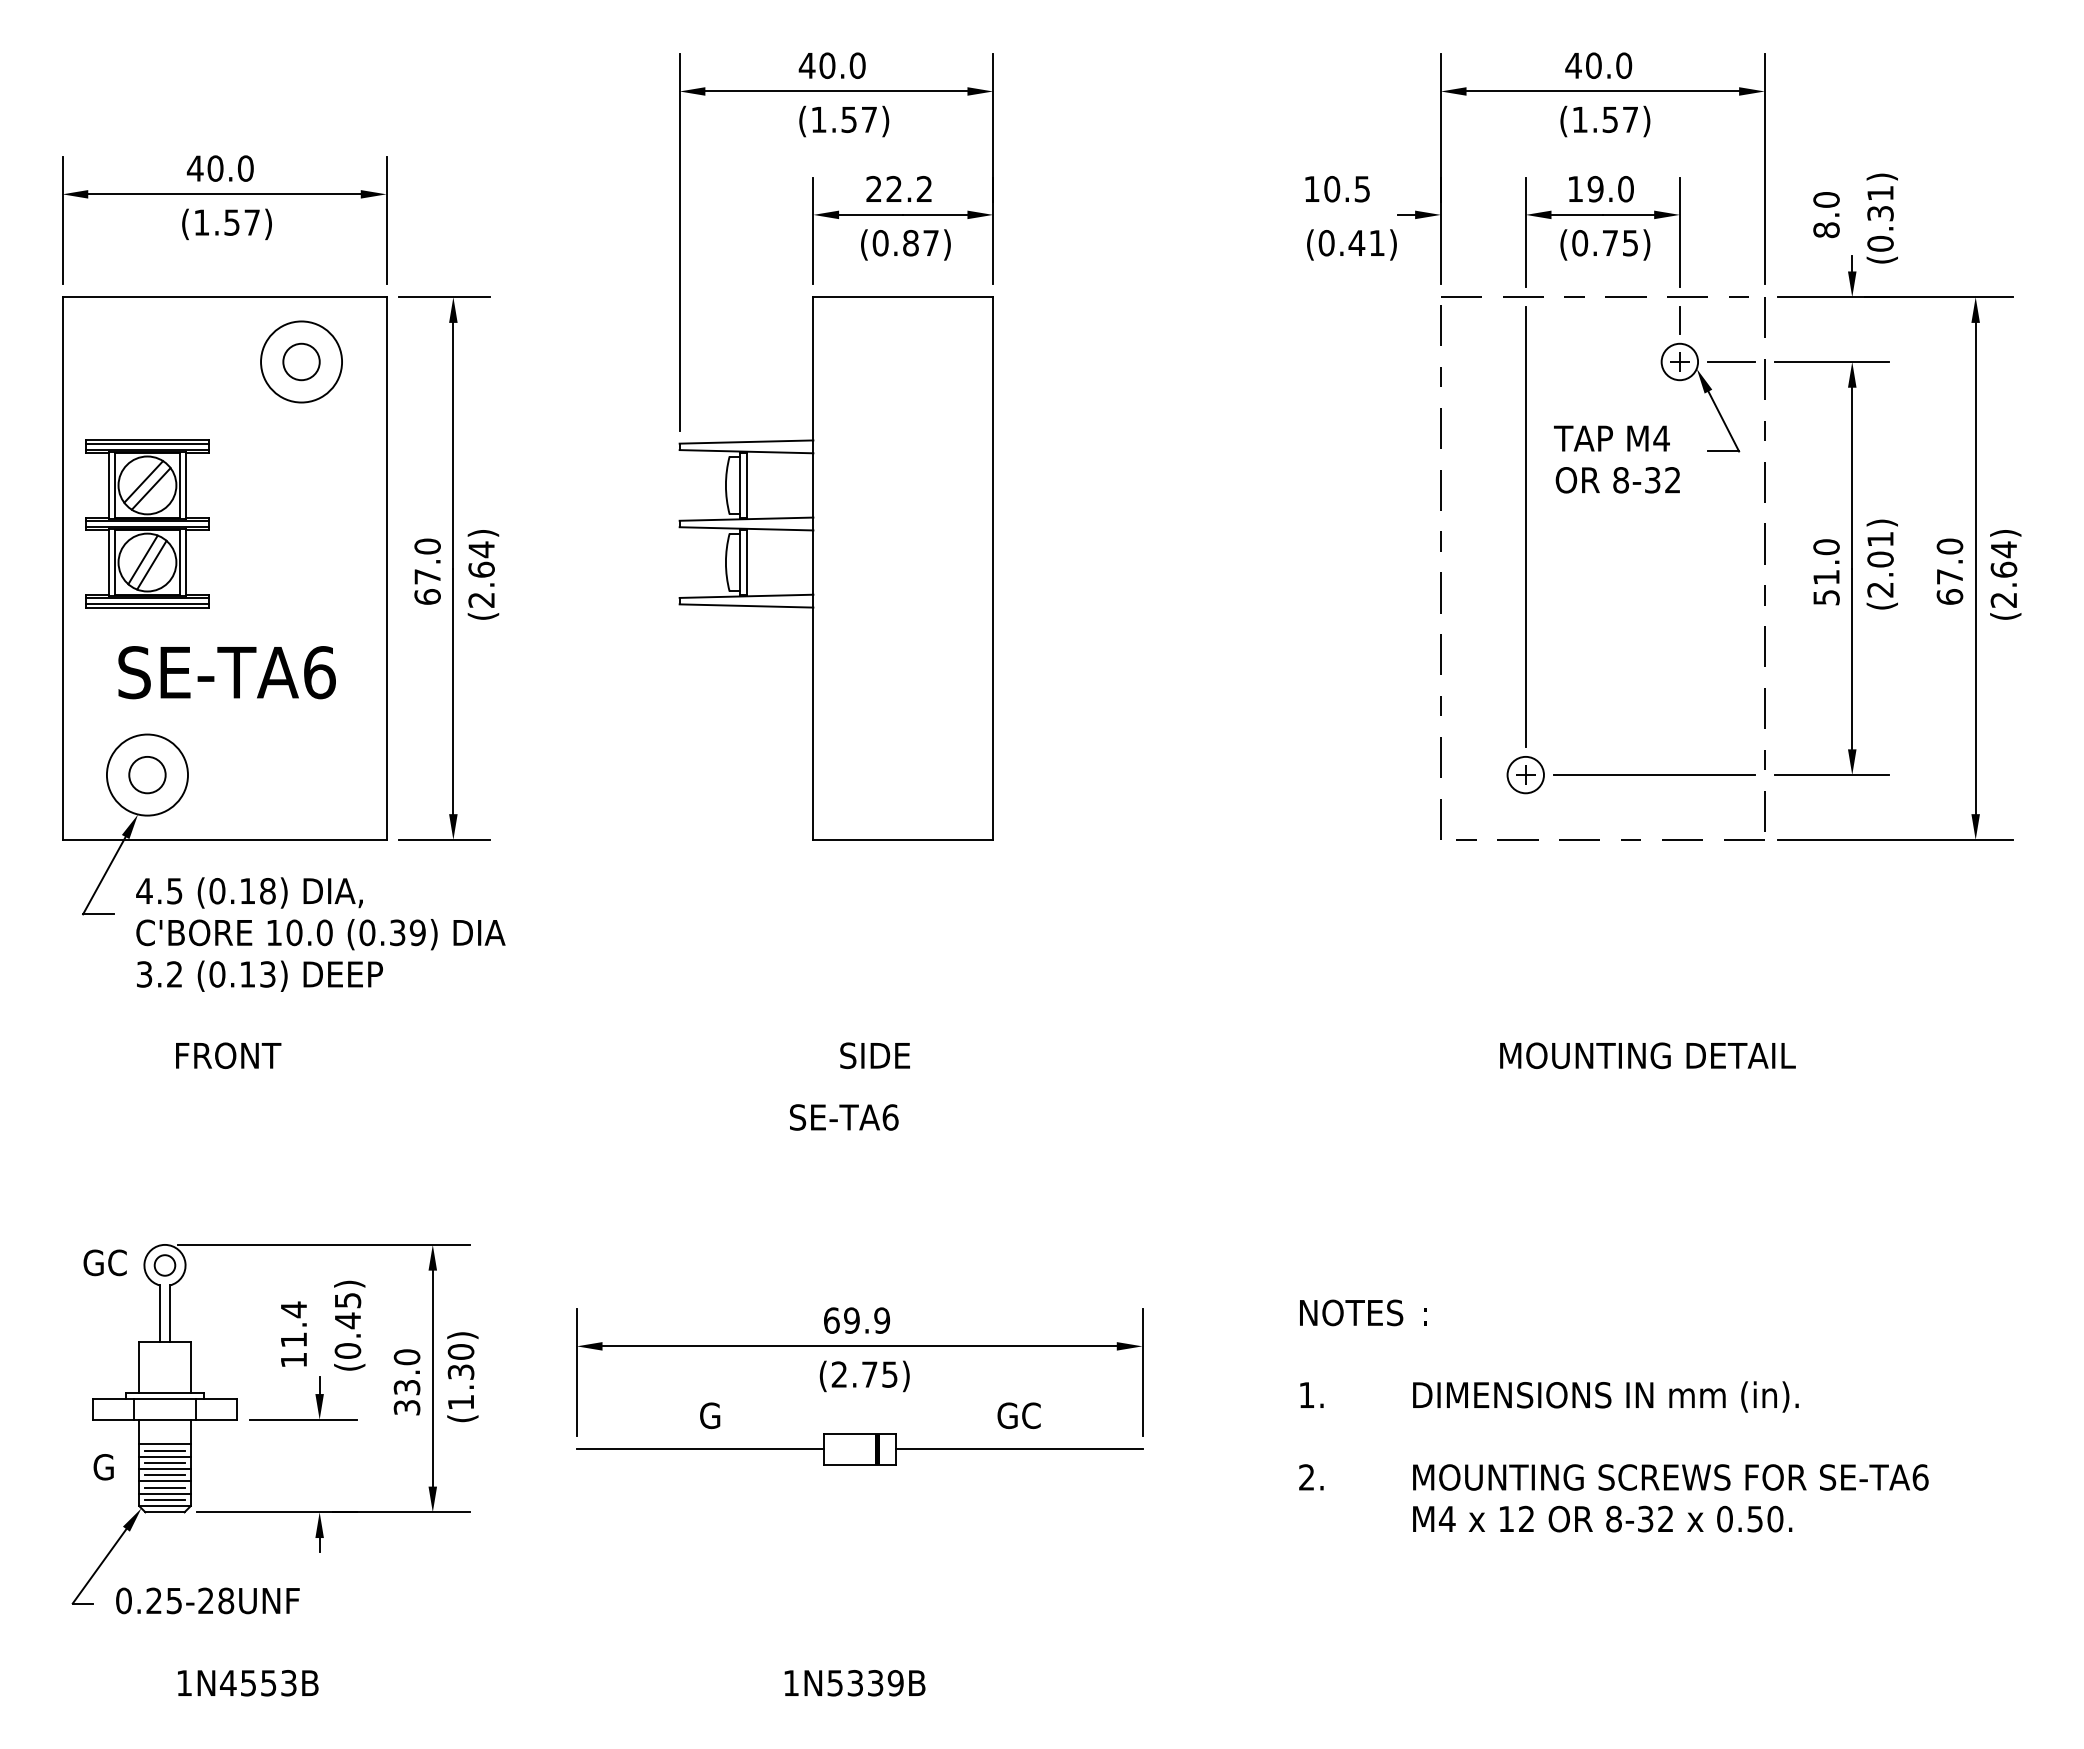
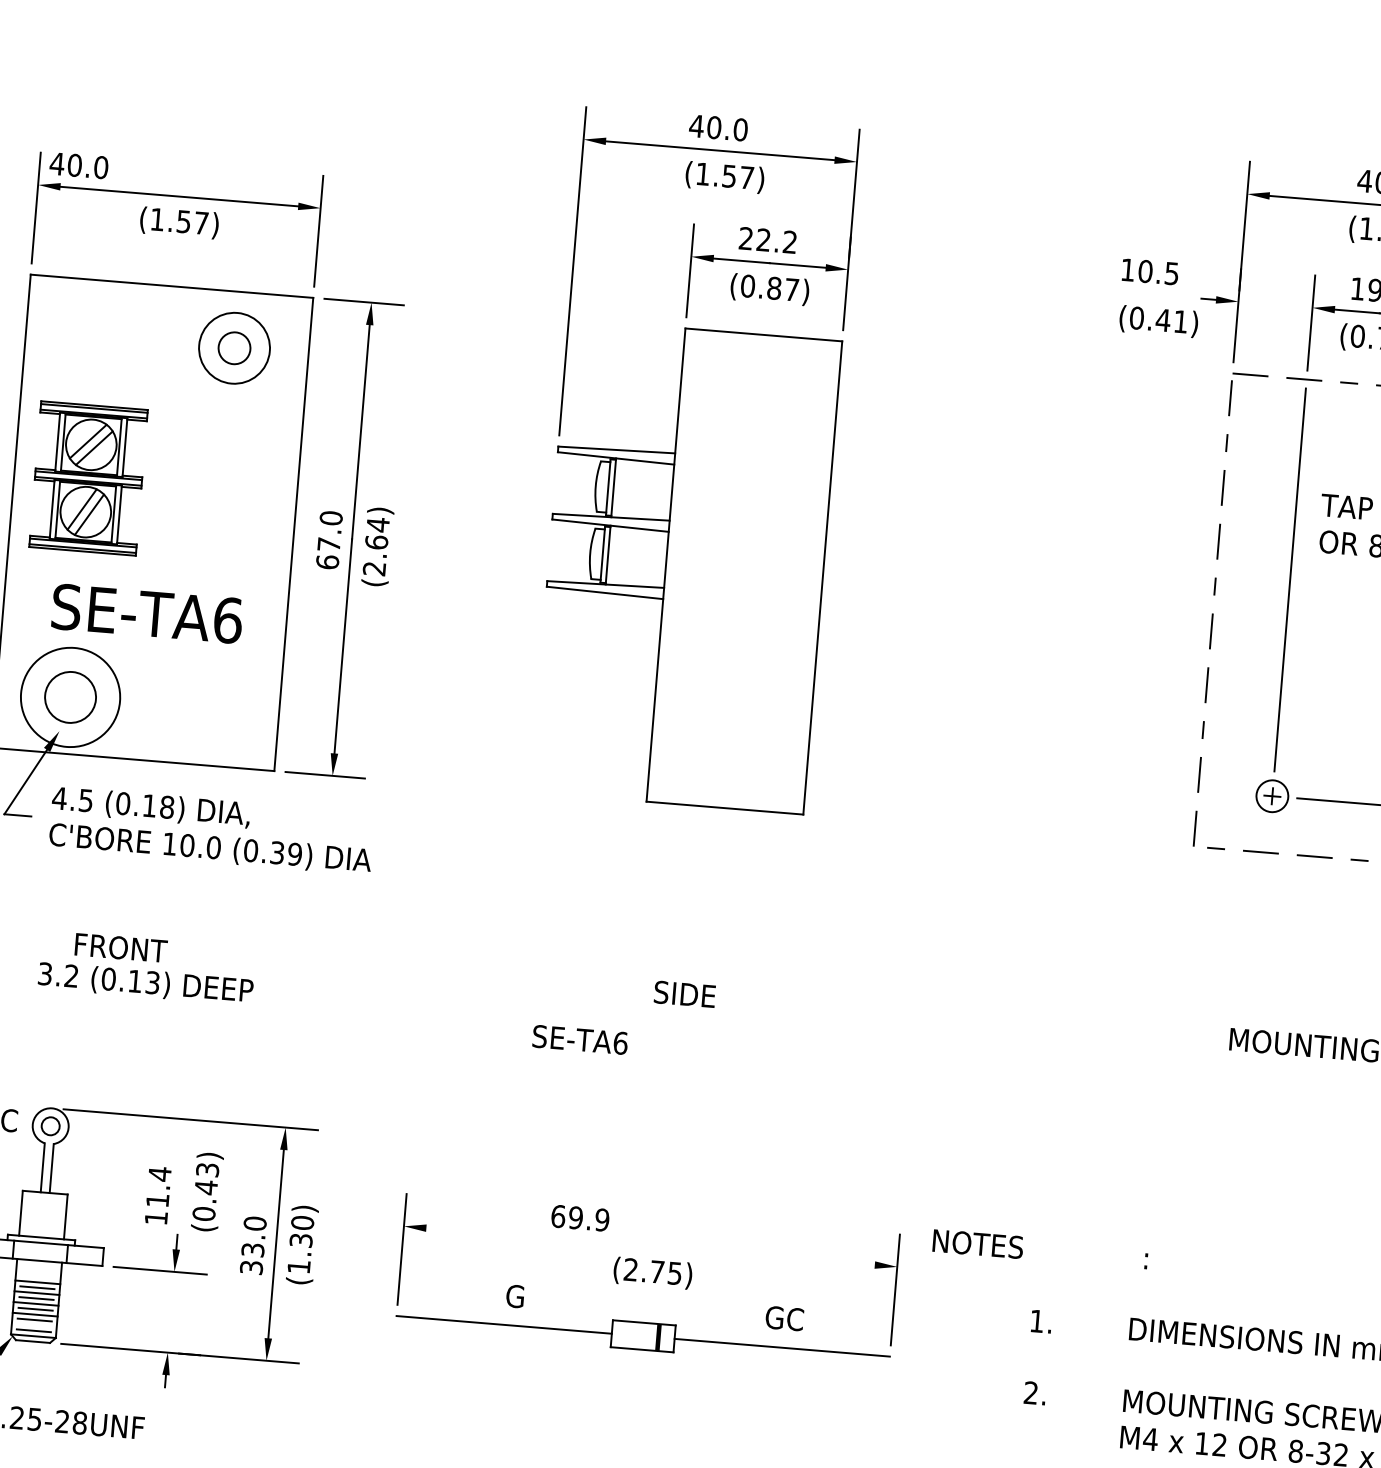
text: (220, 168) -> (79, 165), moved
circle: (147, 774) -> (70, 696), size x1.4
circle: (147, 774) -> (70, 696), size x1.6
text: (259, 975) -> (145, 983), moved
text: (844, 1117) -> (580, 1039), moved
text: (347, 1300) -> (207, 1169), (0.45) -> (0.43)
text: (1351, 1312) -> (978, 1243), moved
text: (856, 1320) -> (579, 1218), moved
line: (859, 1346) -> (650, 1246), removed
line: (164, 1493) -> (33, 1325), removed

